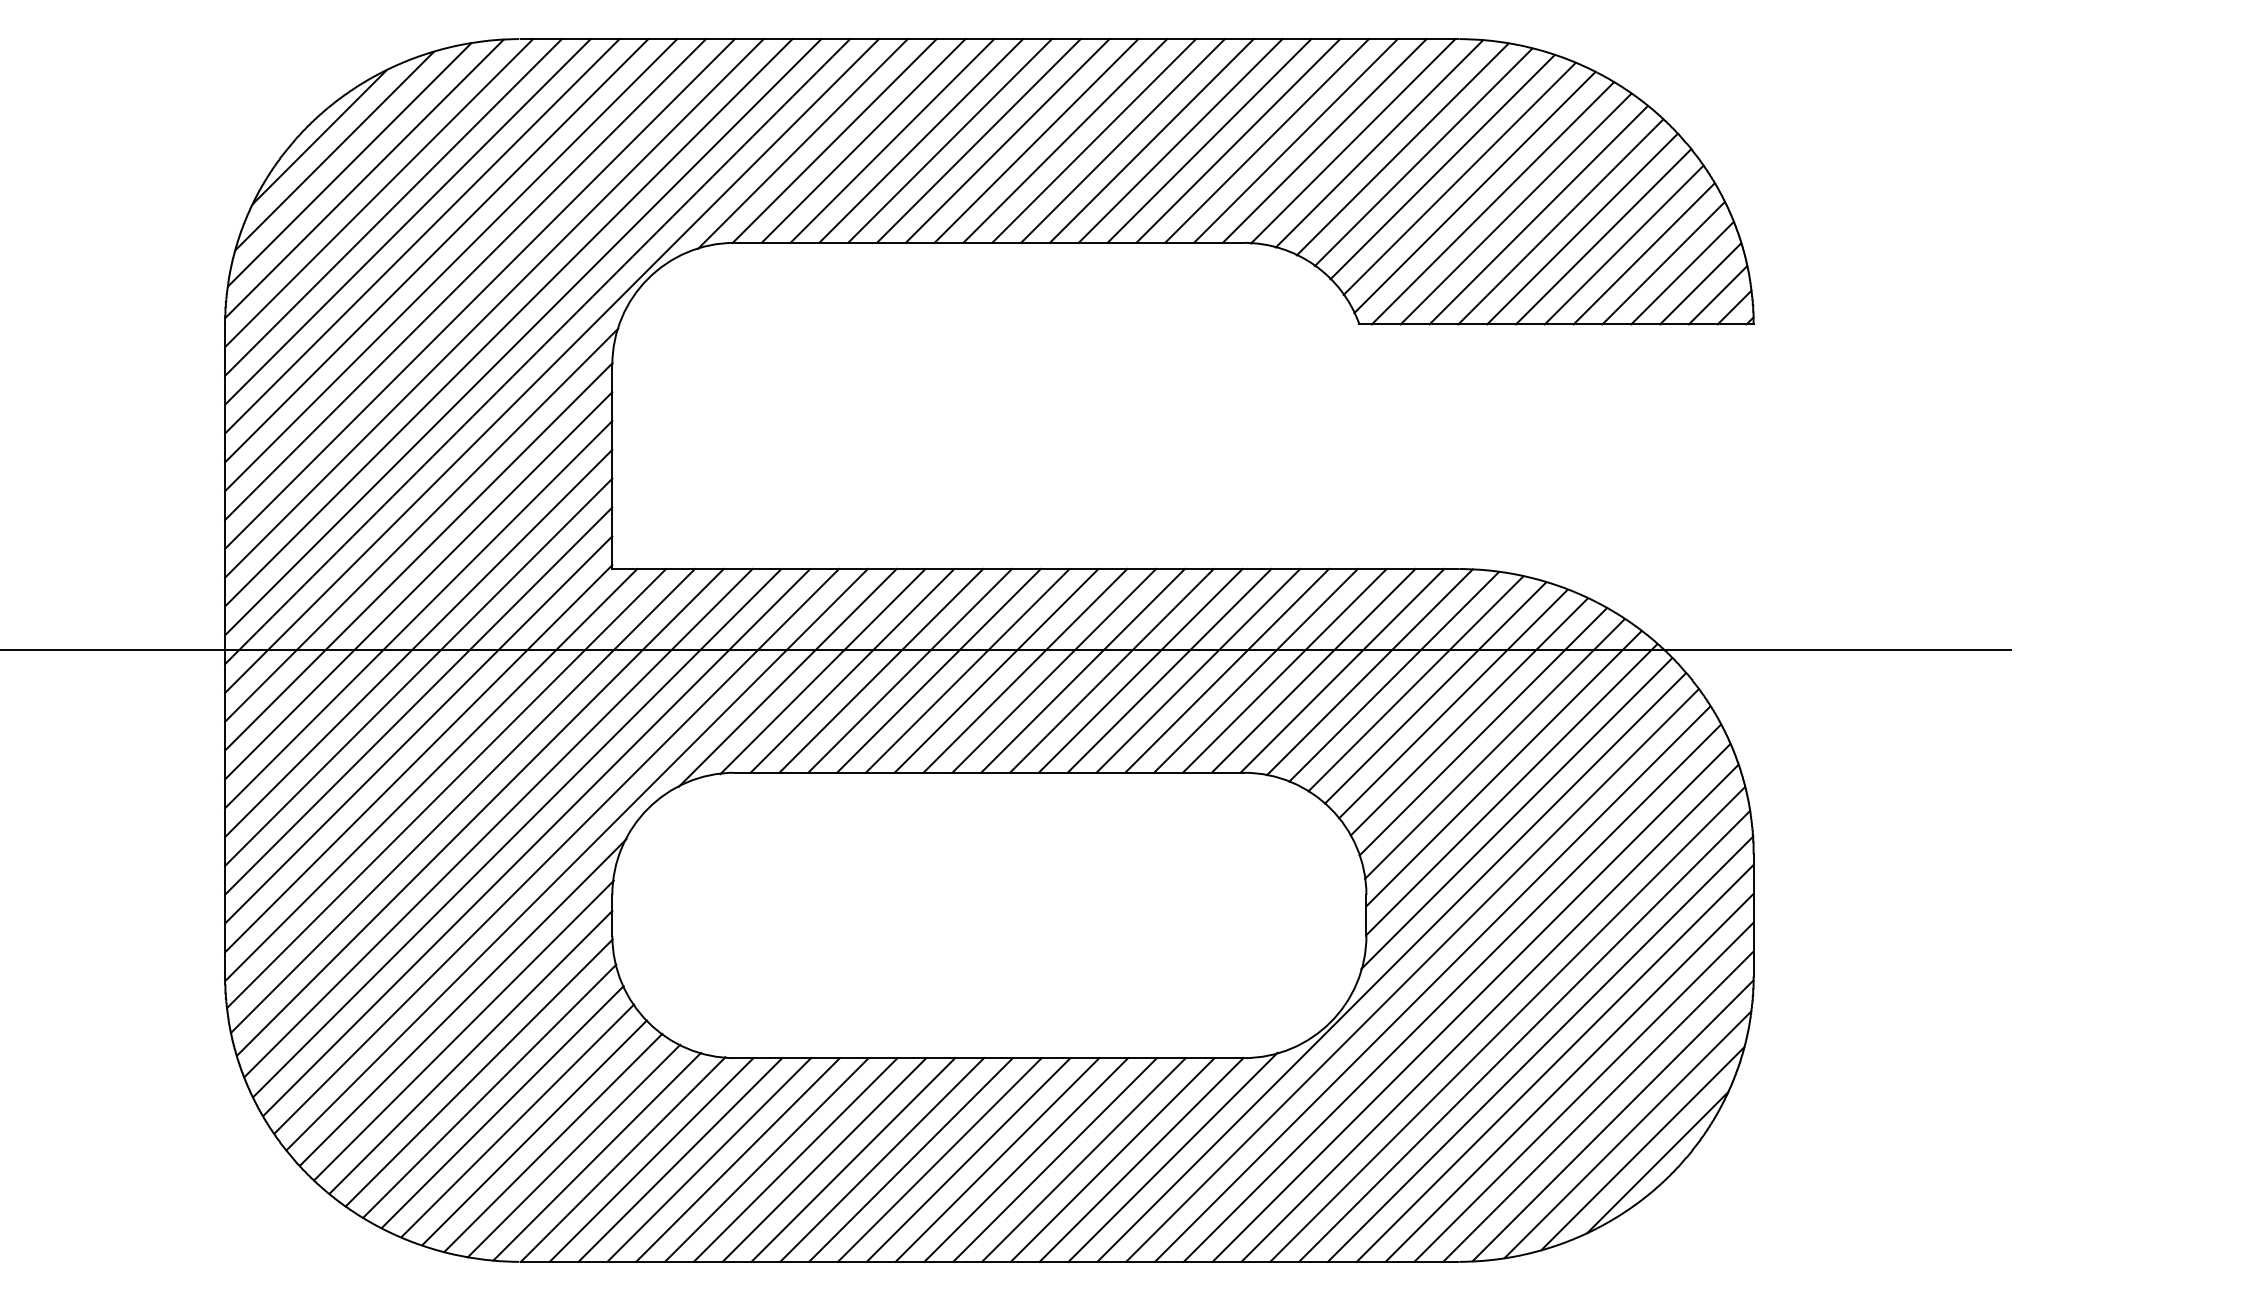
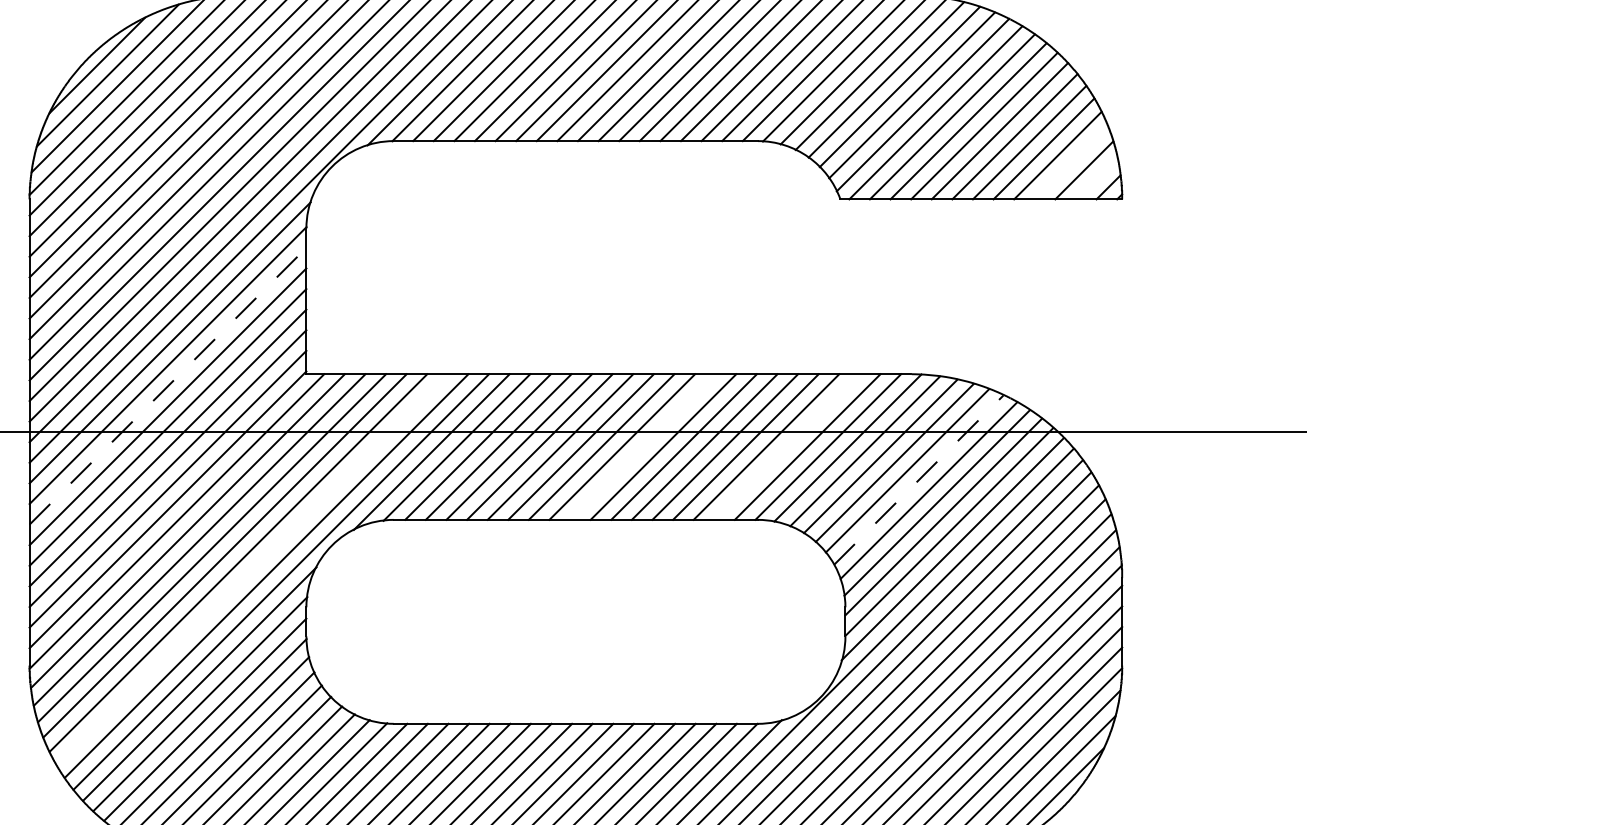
line: (1682, 272) -> (1071, 162), removed
line: (1717, 295) -> (1096, 178), removed
line: (418, 585) -> (167, 386), solid -> dashed
line: (1082, 670) -> (642, 446), removed
line: (1284, 670) -> (786, 446), removed
line: (1469, 716) -> (919, 479), solid -> dashed
line: (536, 842) -> (252, 569), removed

